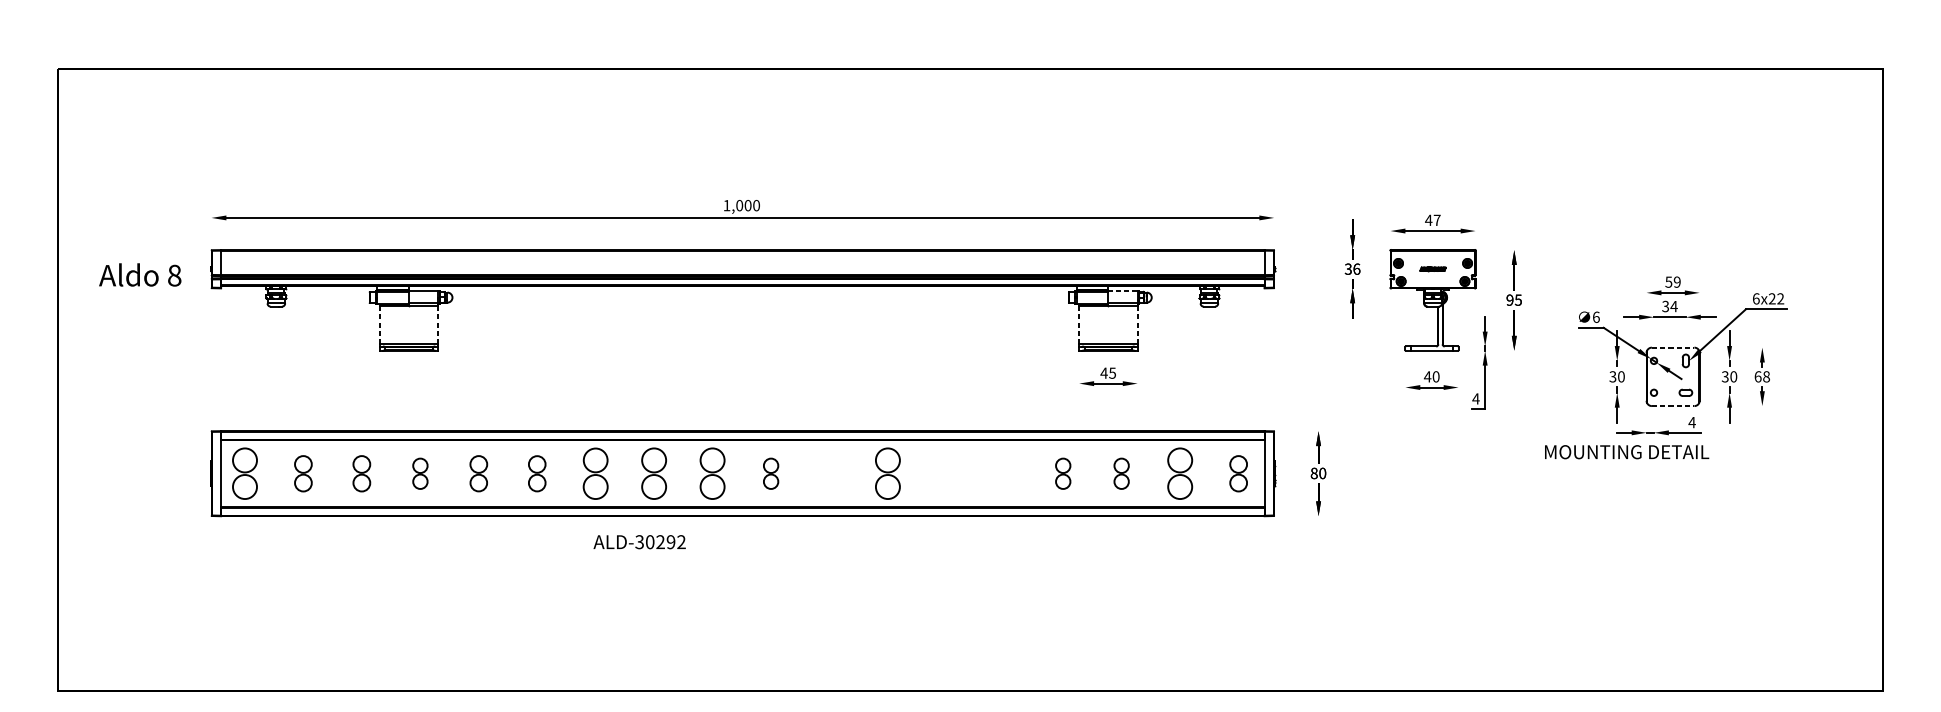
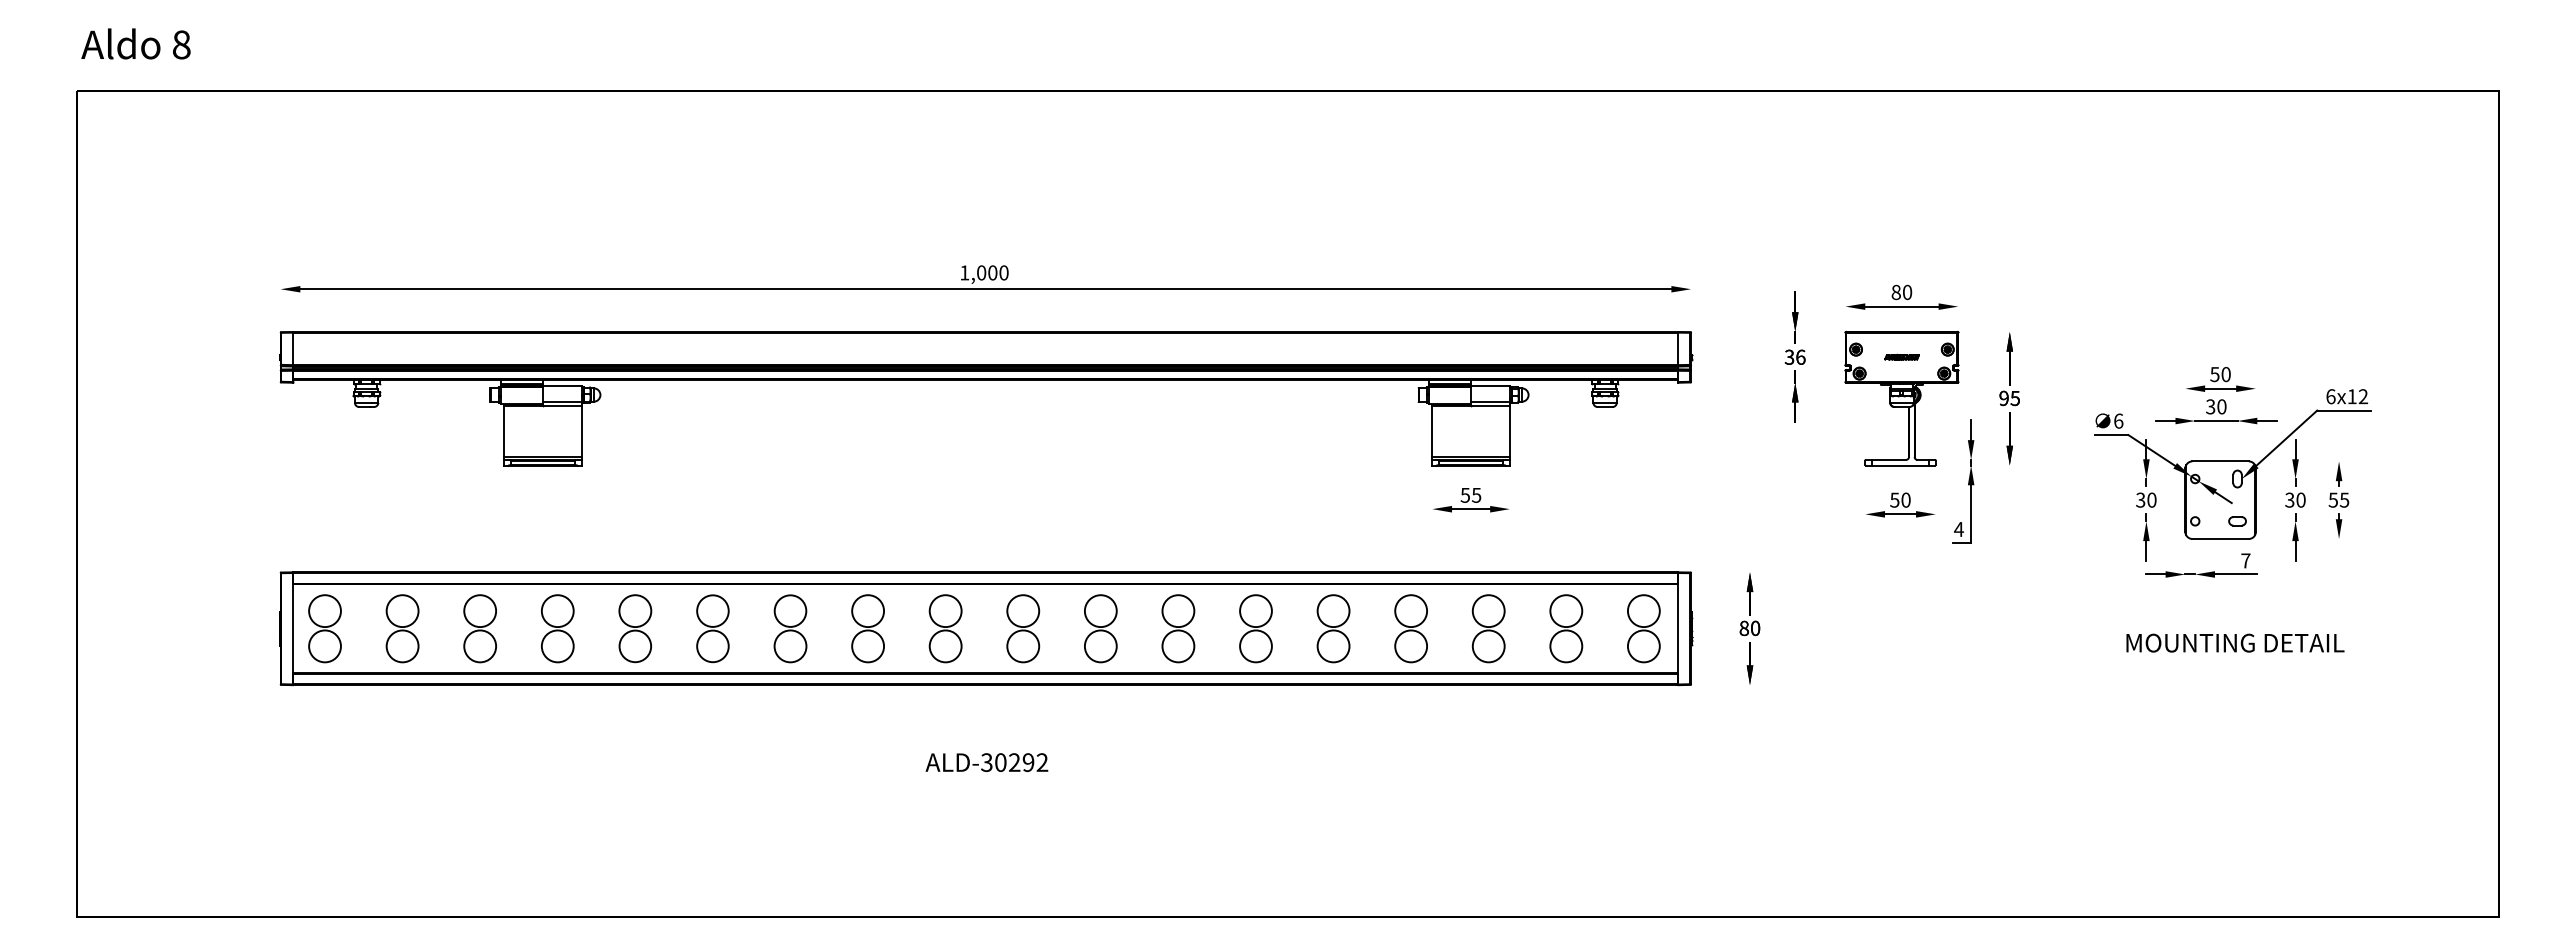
text: (1432, 220) -> (1901, 292), 47 -> 80
text: (139, 274) -> (135, 43), moved
text: (1676, 282) -> (2225, 374), 59 -> 50
line: (1123, 291) -> (1490, 386), dashed -> solid
text: (1771, 298) -> (2351, 396), 22 -> 12
text: (1673, 306) -> (2221, 406), 34 -> 30
line: (380, 325) -> (504, 431), dashed -> solid
line: (438, 325) -> (581, 431), dashed -> solid
line: (1079, 325) -> (1432, 431), dashed -> solid
line: (1137, 325) -> (1509, 431), dashed -> solid
line: (1673, 347) -> (2221, 461), dashed -> solid
text: (1104, 373) -> (1465, 495), 45 -> 55
text: (1427, 376) -> (1894, 499), 40 -> 50
text: (1761, 376) -> (2338, 499), 68 -> 55
line: (1673, 405) -> (2221, 538), dashed -> solid
text: (1691, 422) -> (2245, 560), 4 -> 7
text: (1627, 451) -> (2235, 642), moved
part: (303, 473) -> (402, 628), size x1.43
part: (361, 473) -> (479, 628), size x1.43
part: (420, 473) -> (557, 628), size x1.67
part: (478, 473) -> (635, 628), size x1.43
part: (536, 473) -> (712, 628), size x1.43
part: (771, 473) -> (1023, 628), size x1.67
part: (829, 473) -> (1100, 628), added
part: (946, 473) -> (1255, 628), added
part: (1004, 473) -> (1333, 628), added
part: (1062, 473) -> (1410, 628), size x1.67
part: (1121, 473) -> (1488, 628), size x1.67
part: (1238, 473) -> (1643, 628), size x1.43
text: (639, 542) -> (986, 762), moved

